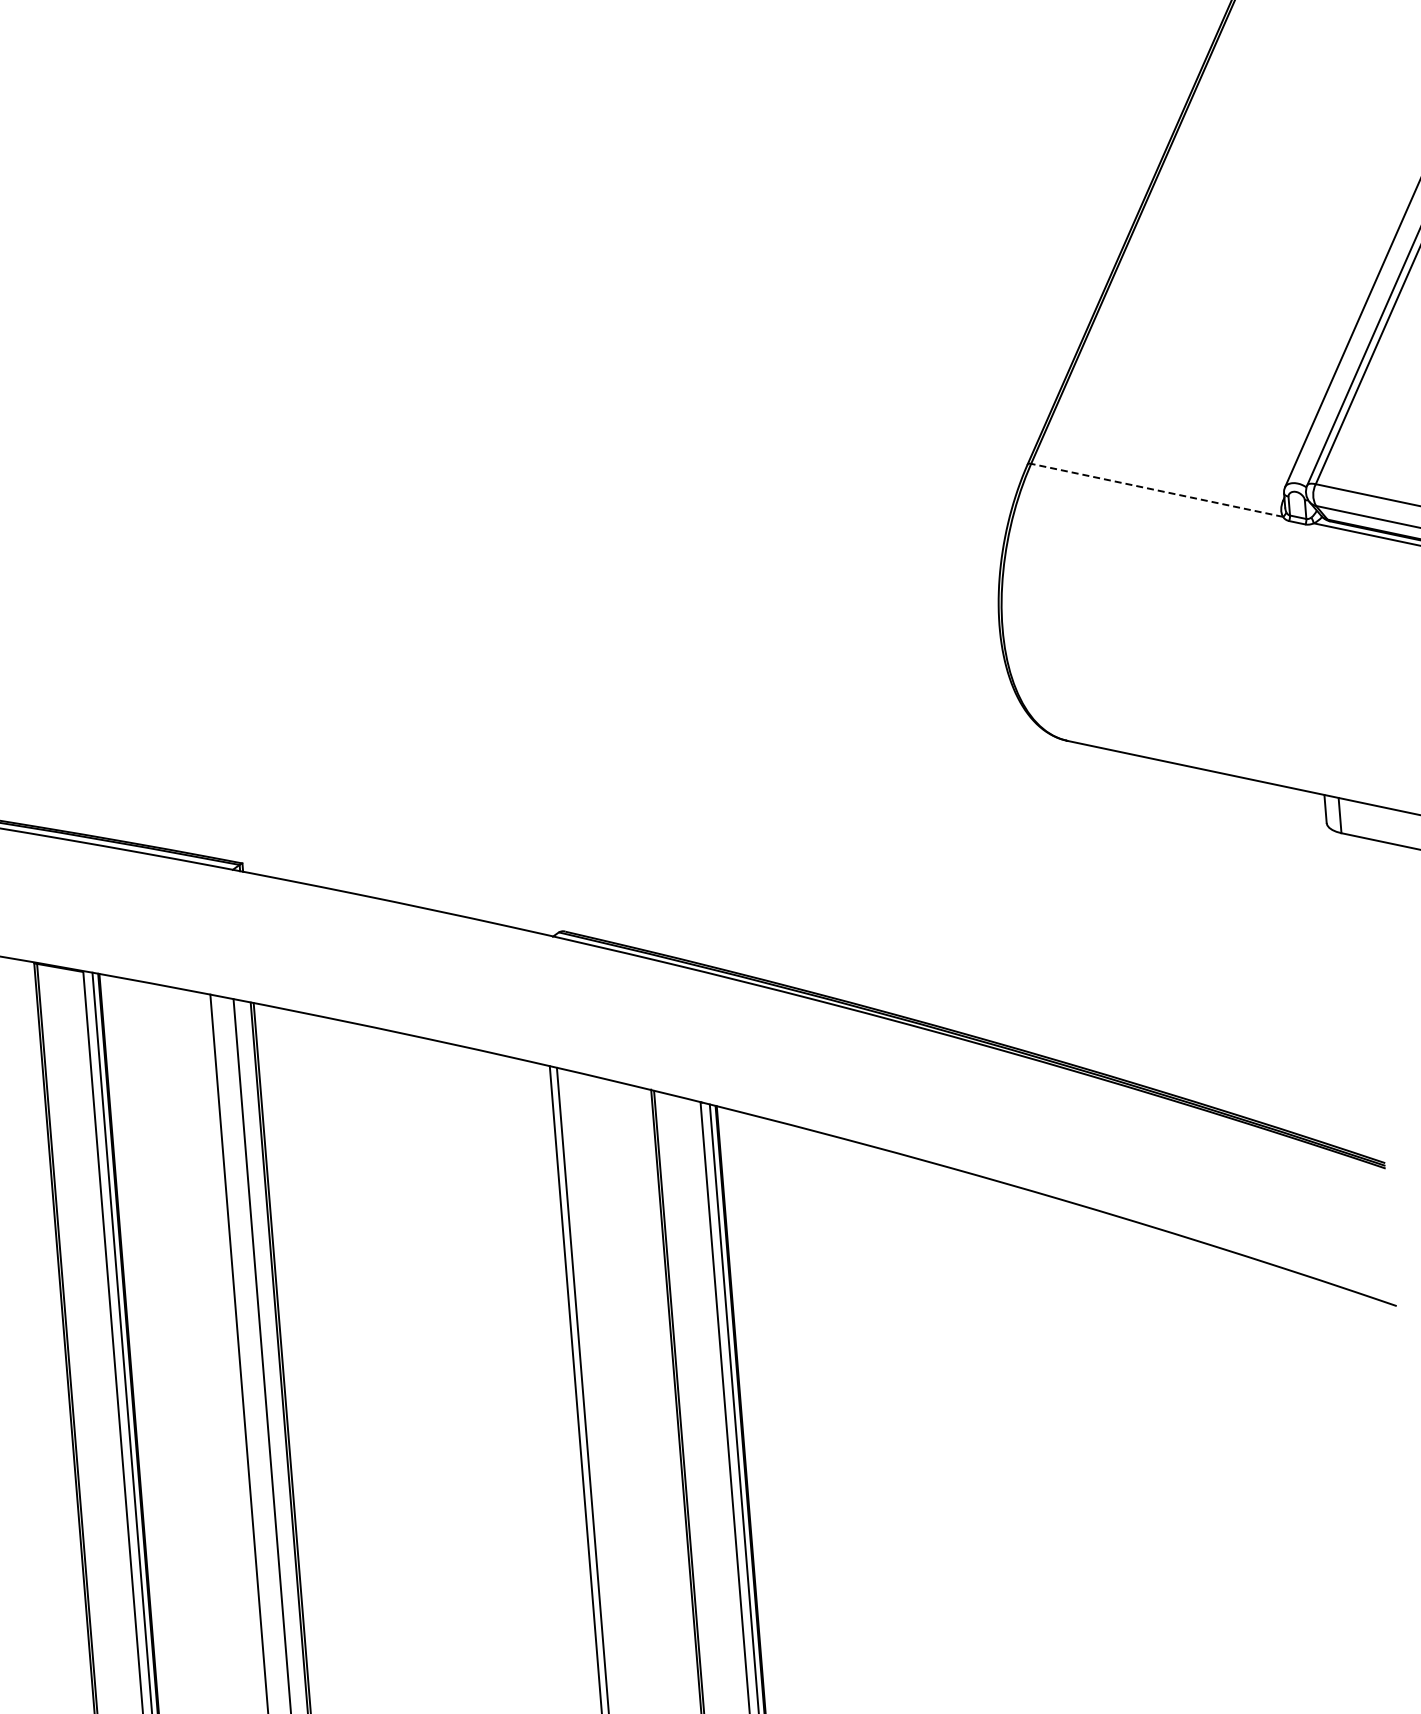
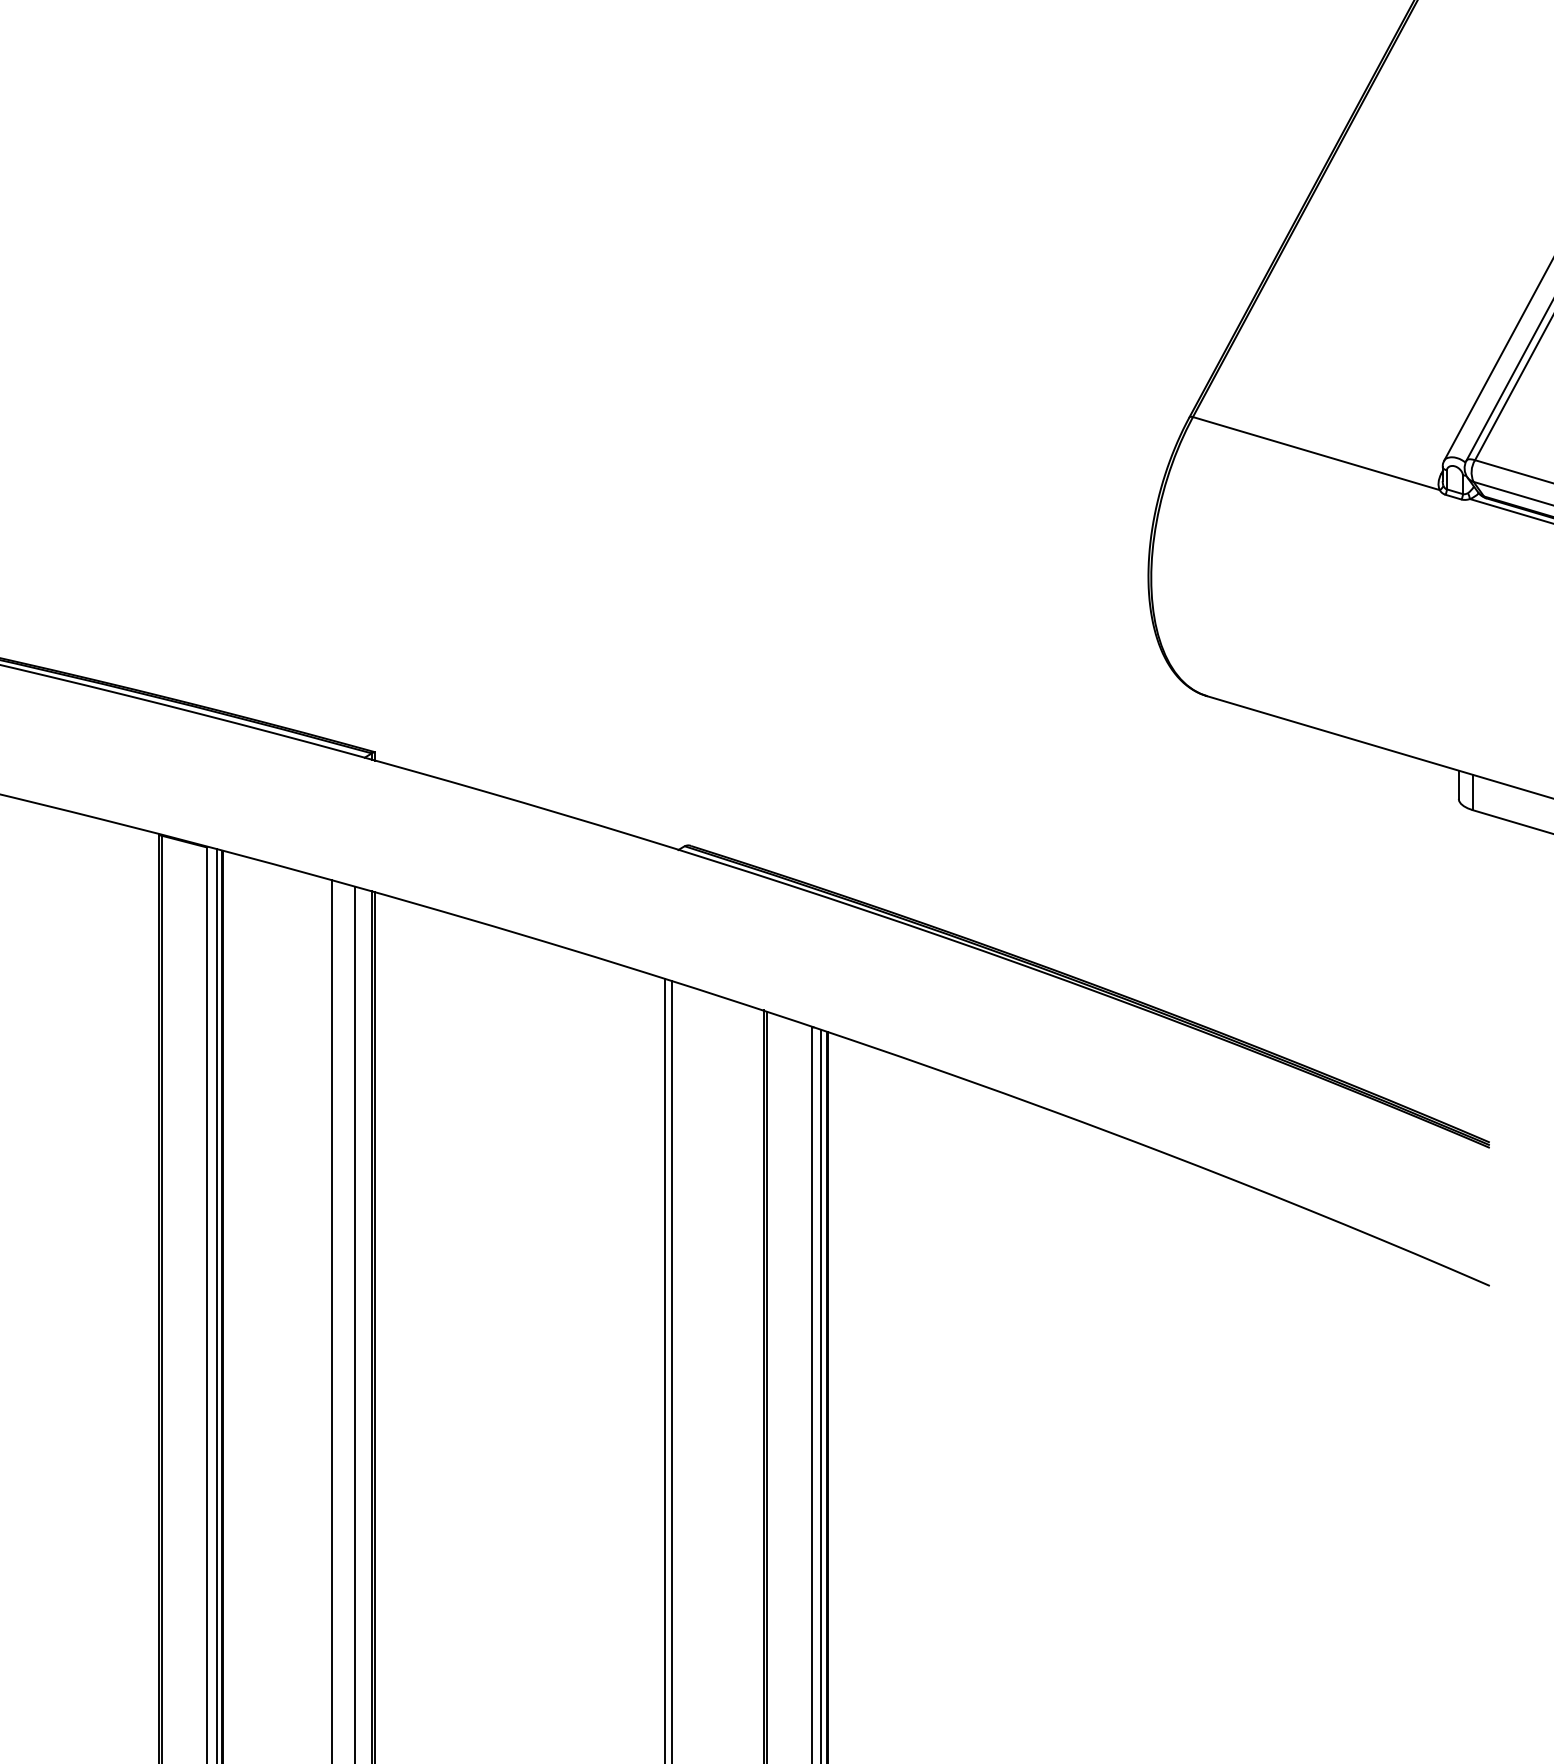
line: (1157, 490) -> (1316, 453), dashed -> solid

